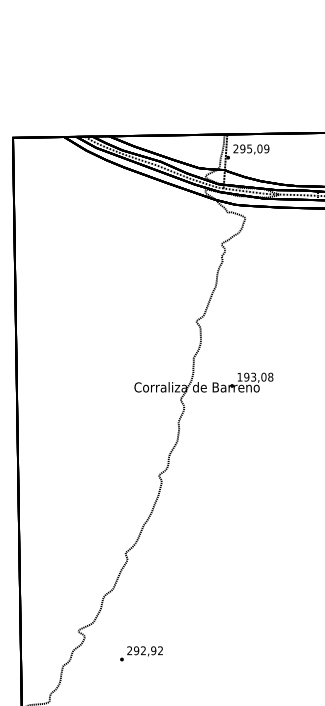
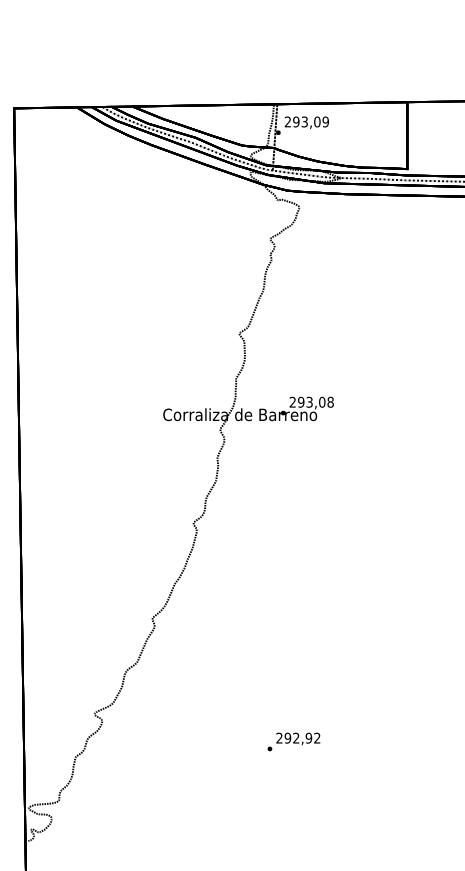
text: (249, 147) -> (304, 120), 295,09 -> 293,09
text: (239, 376) -> (292, 401), 193,08 -> 293,08
text: (141, 653) -> (293, 741), moved

